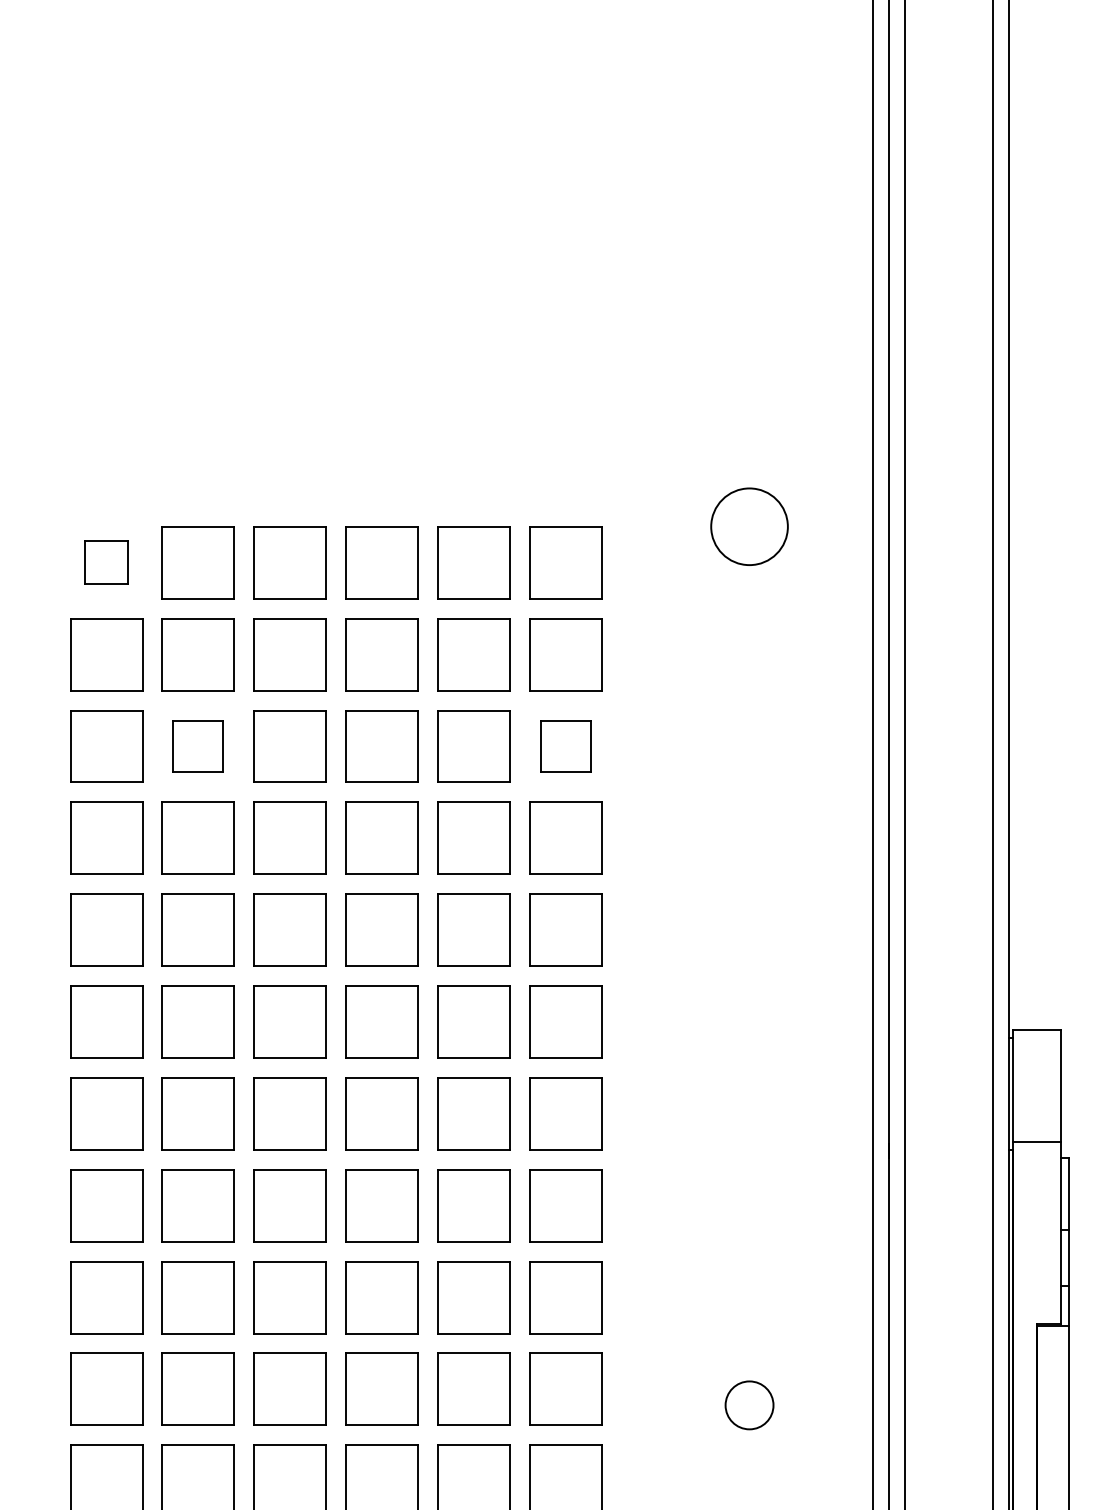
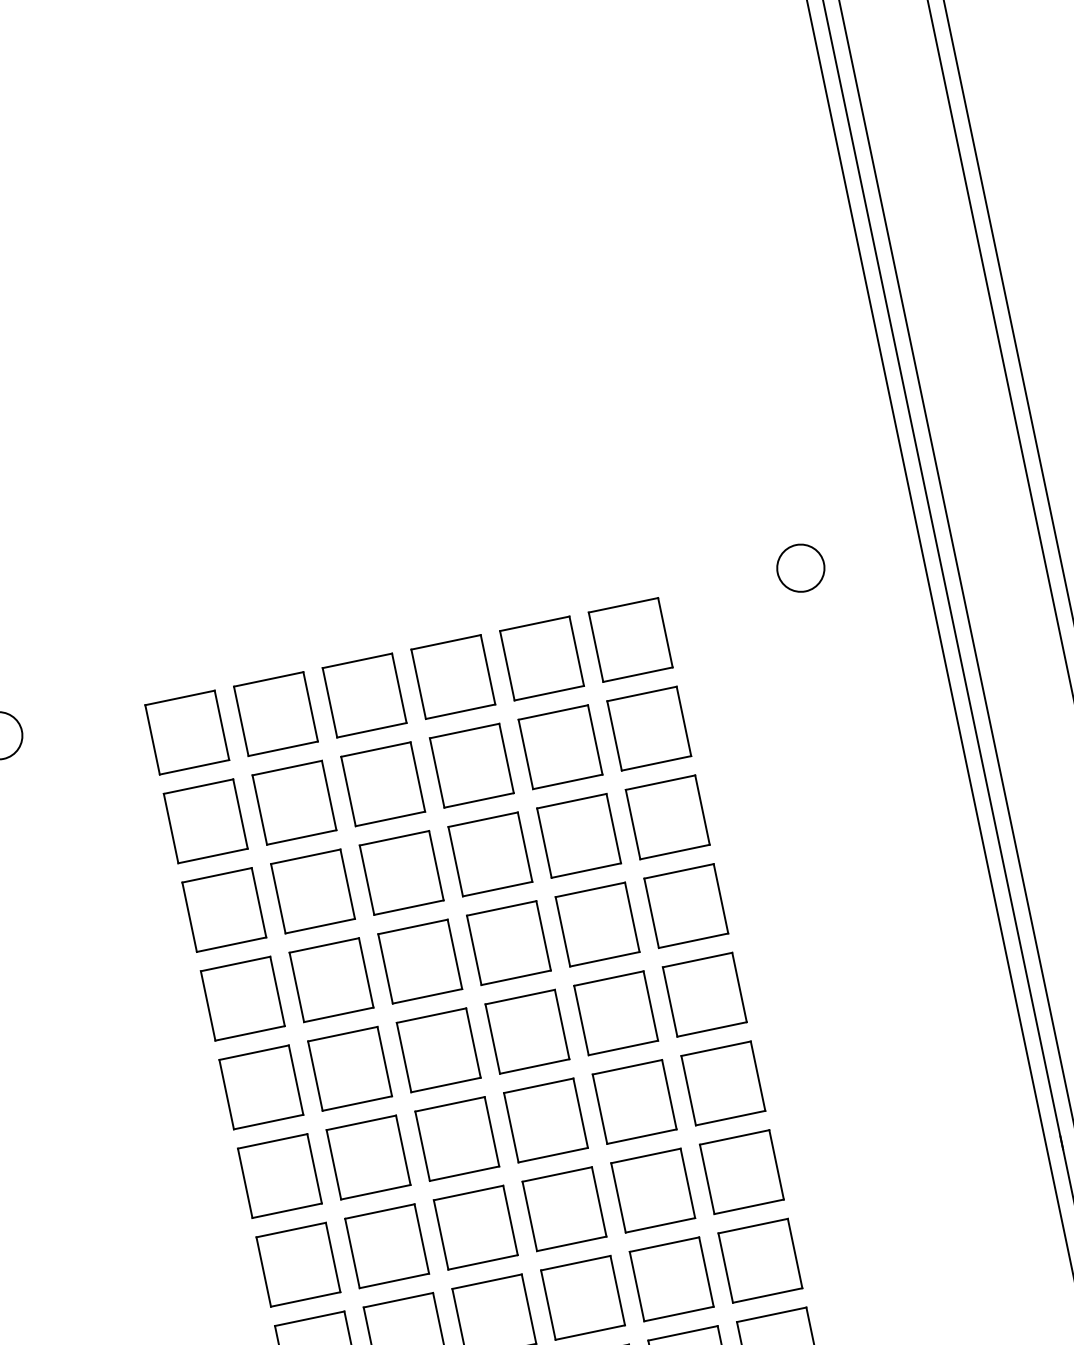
circle: (749, 526) -> (800, 567), size x0.62
part: (106, 562) -> (187, 732), size x1.67
part: (197, 746) -> (312, 891), size x1.43
part: (565, 746) -> (667, 817), size x1.43

